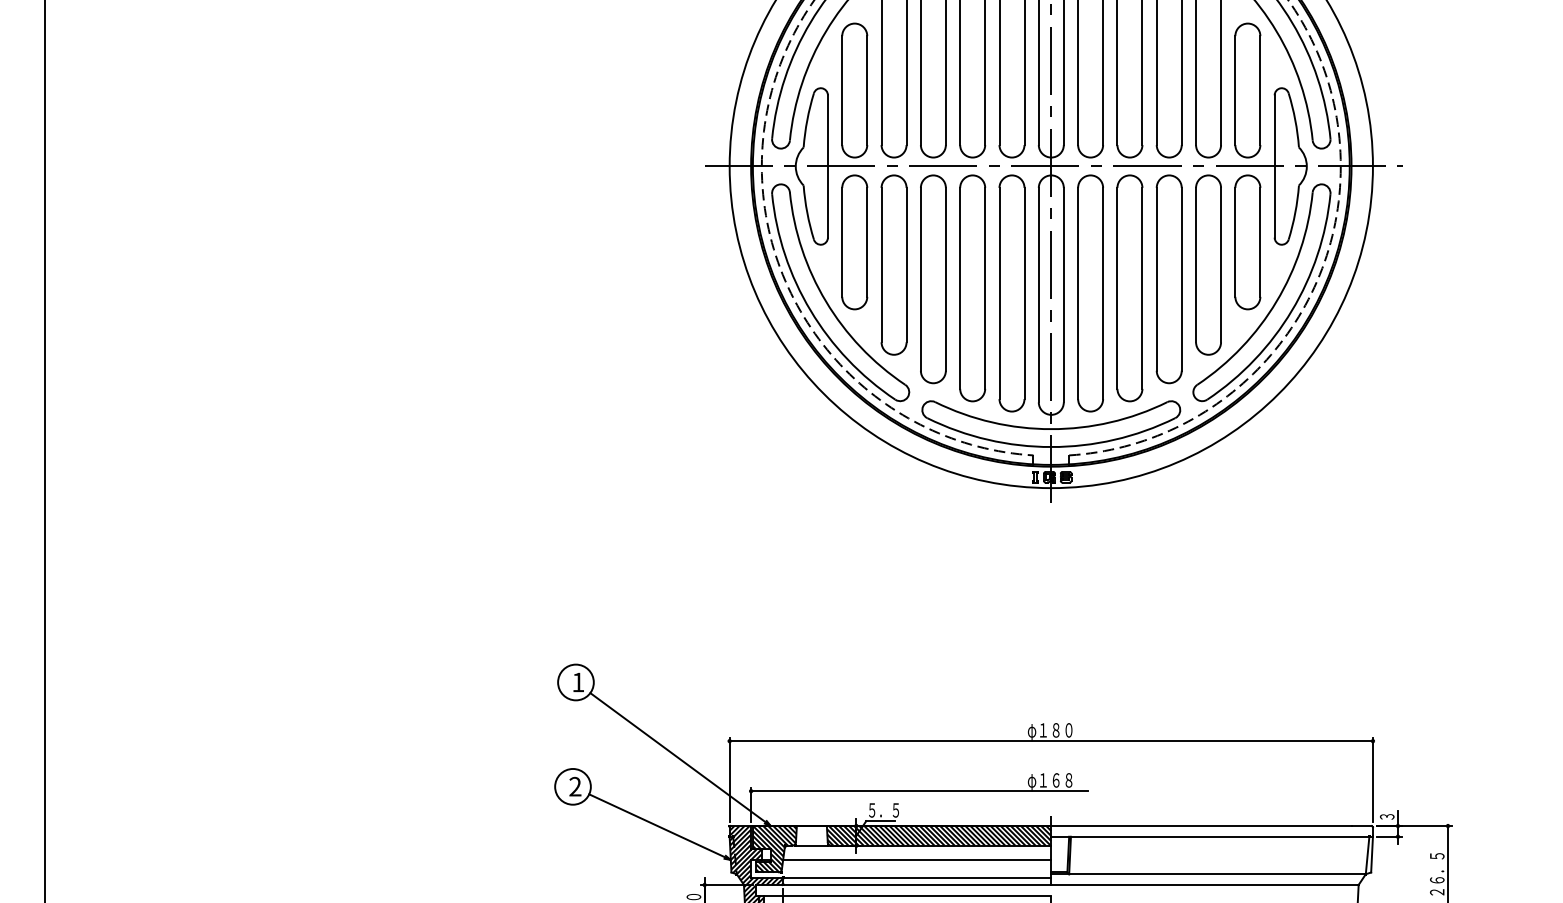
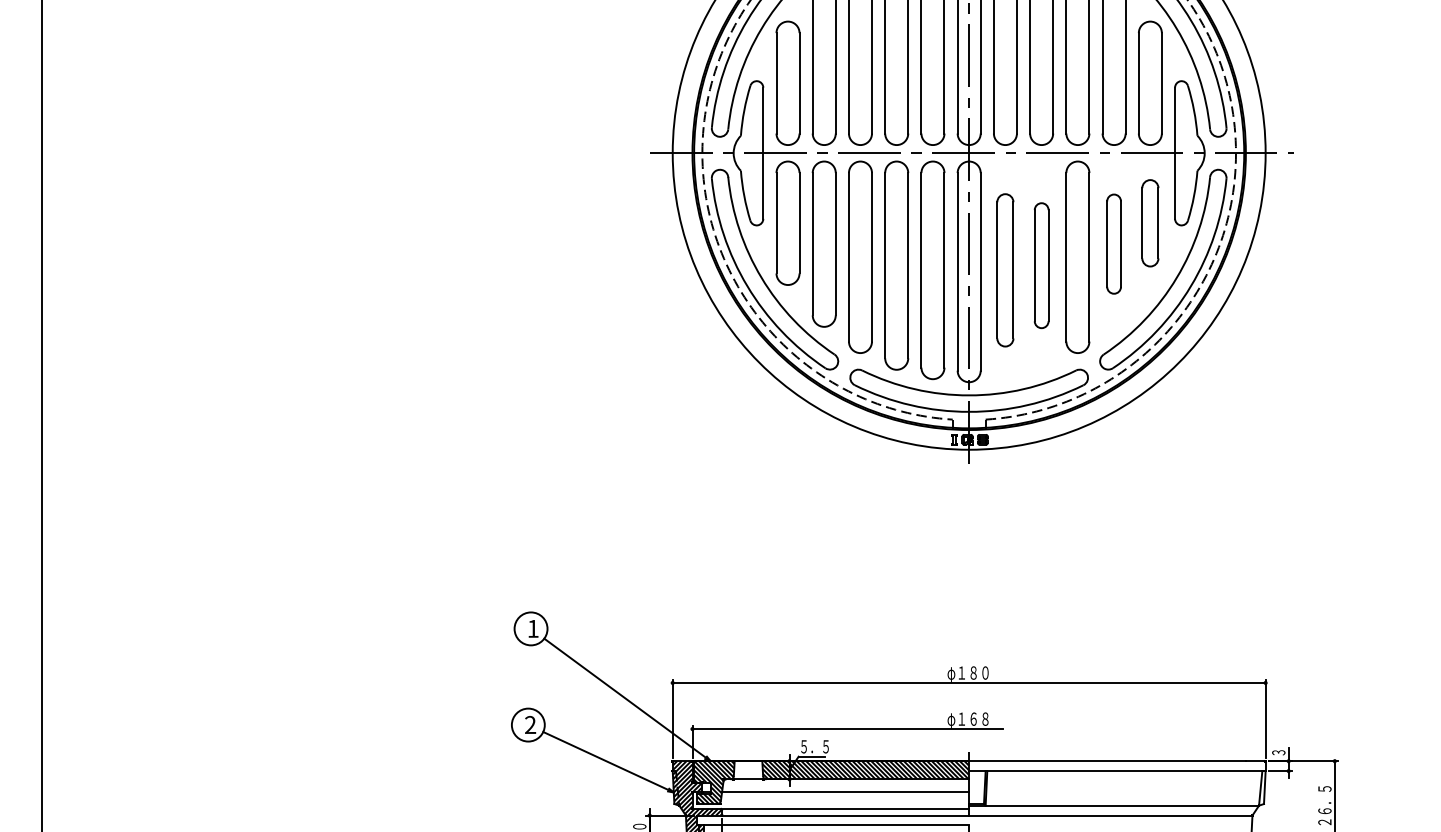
part: (1247, 242) -> (1150, 223), size x0.7
part: (1208, 264) -> (1114, 243), size x0.6
part: (1129, 288) -> (1041, 265), size x0.6
part: (1090, 293) -> (1005, 270), size x0.7

